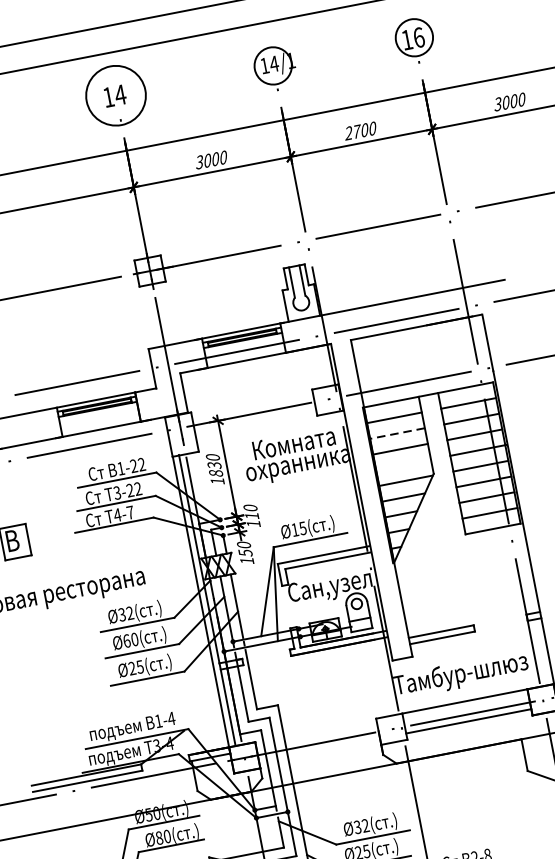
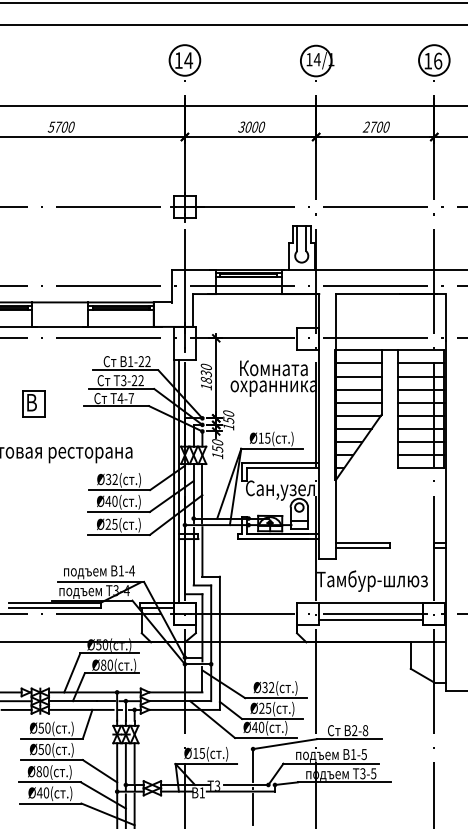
circle: (115, 95) -> (184, 60), size x0.62
line: (397, 433) -> (358, 376), dashed -> solid
line: (403, 464) -> (358, 402), added
text: (251, 515) -> (228, 419), 110 -> 150
text: (126, 639) -> (108, 500), Ø60( -> Ø40(

